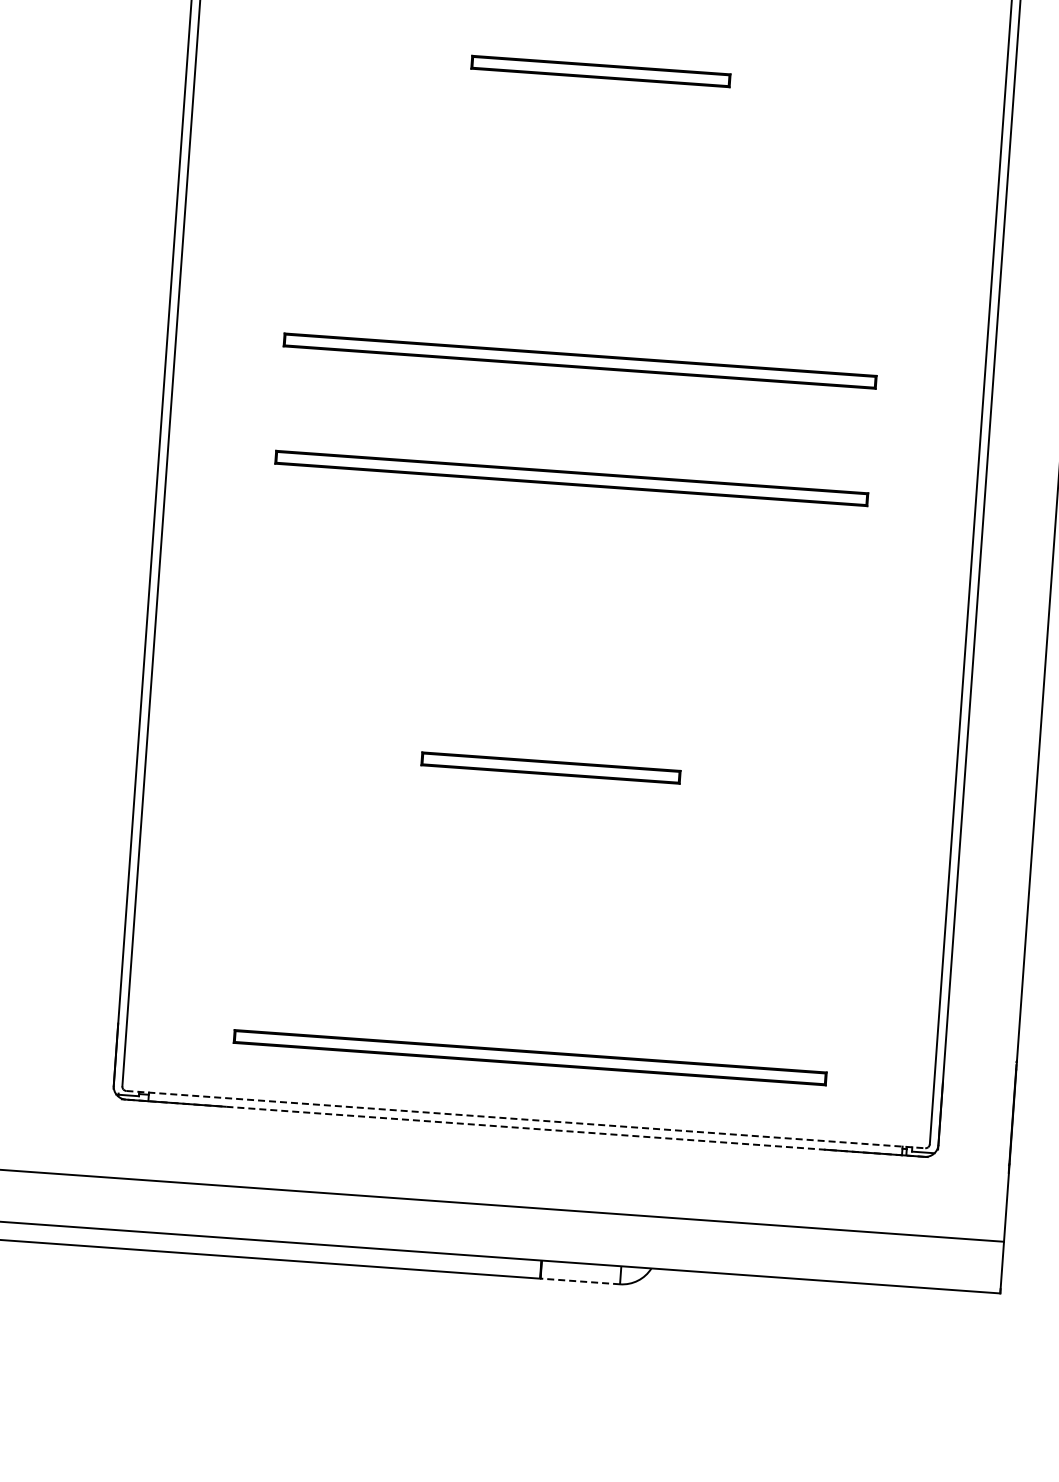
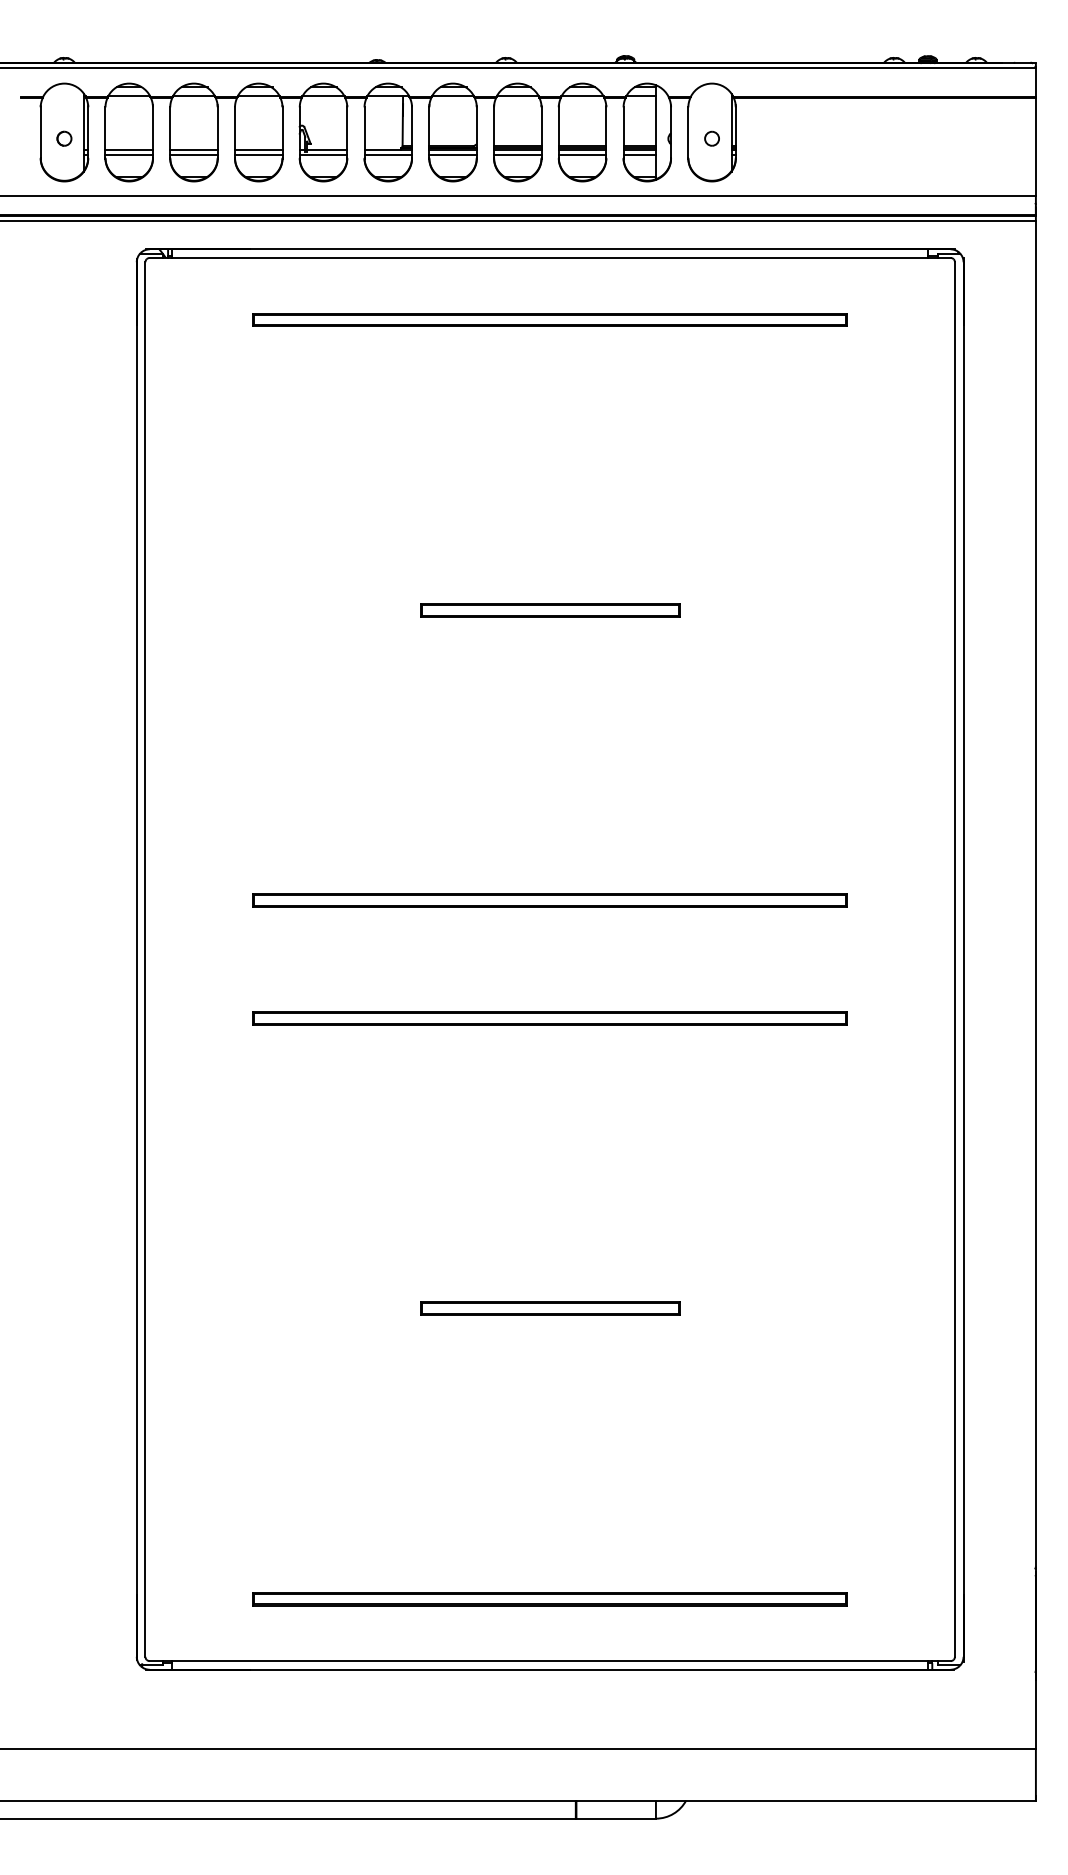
line: (526, 1120) -> (550, 1661), dashed -> solid
line: (524, 1127) -> (549, 1669), dashed -> solid
line: (579, 1281) -> (615, 1818), dashed -> solid

